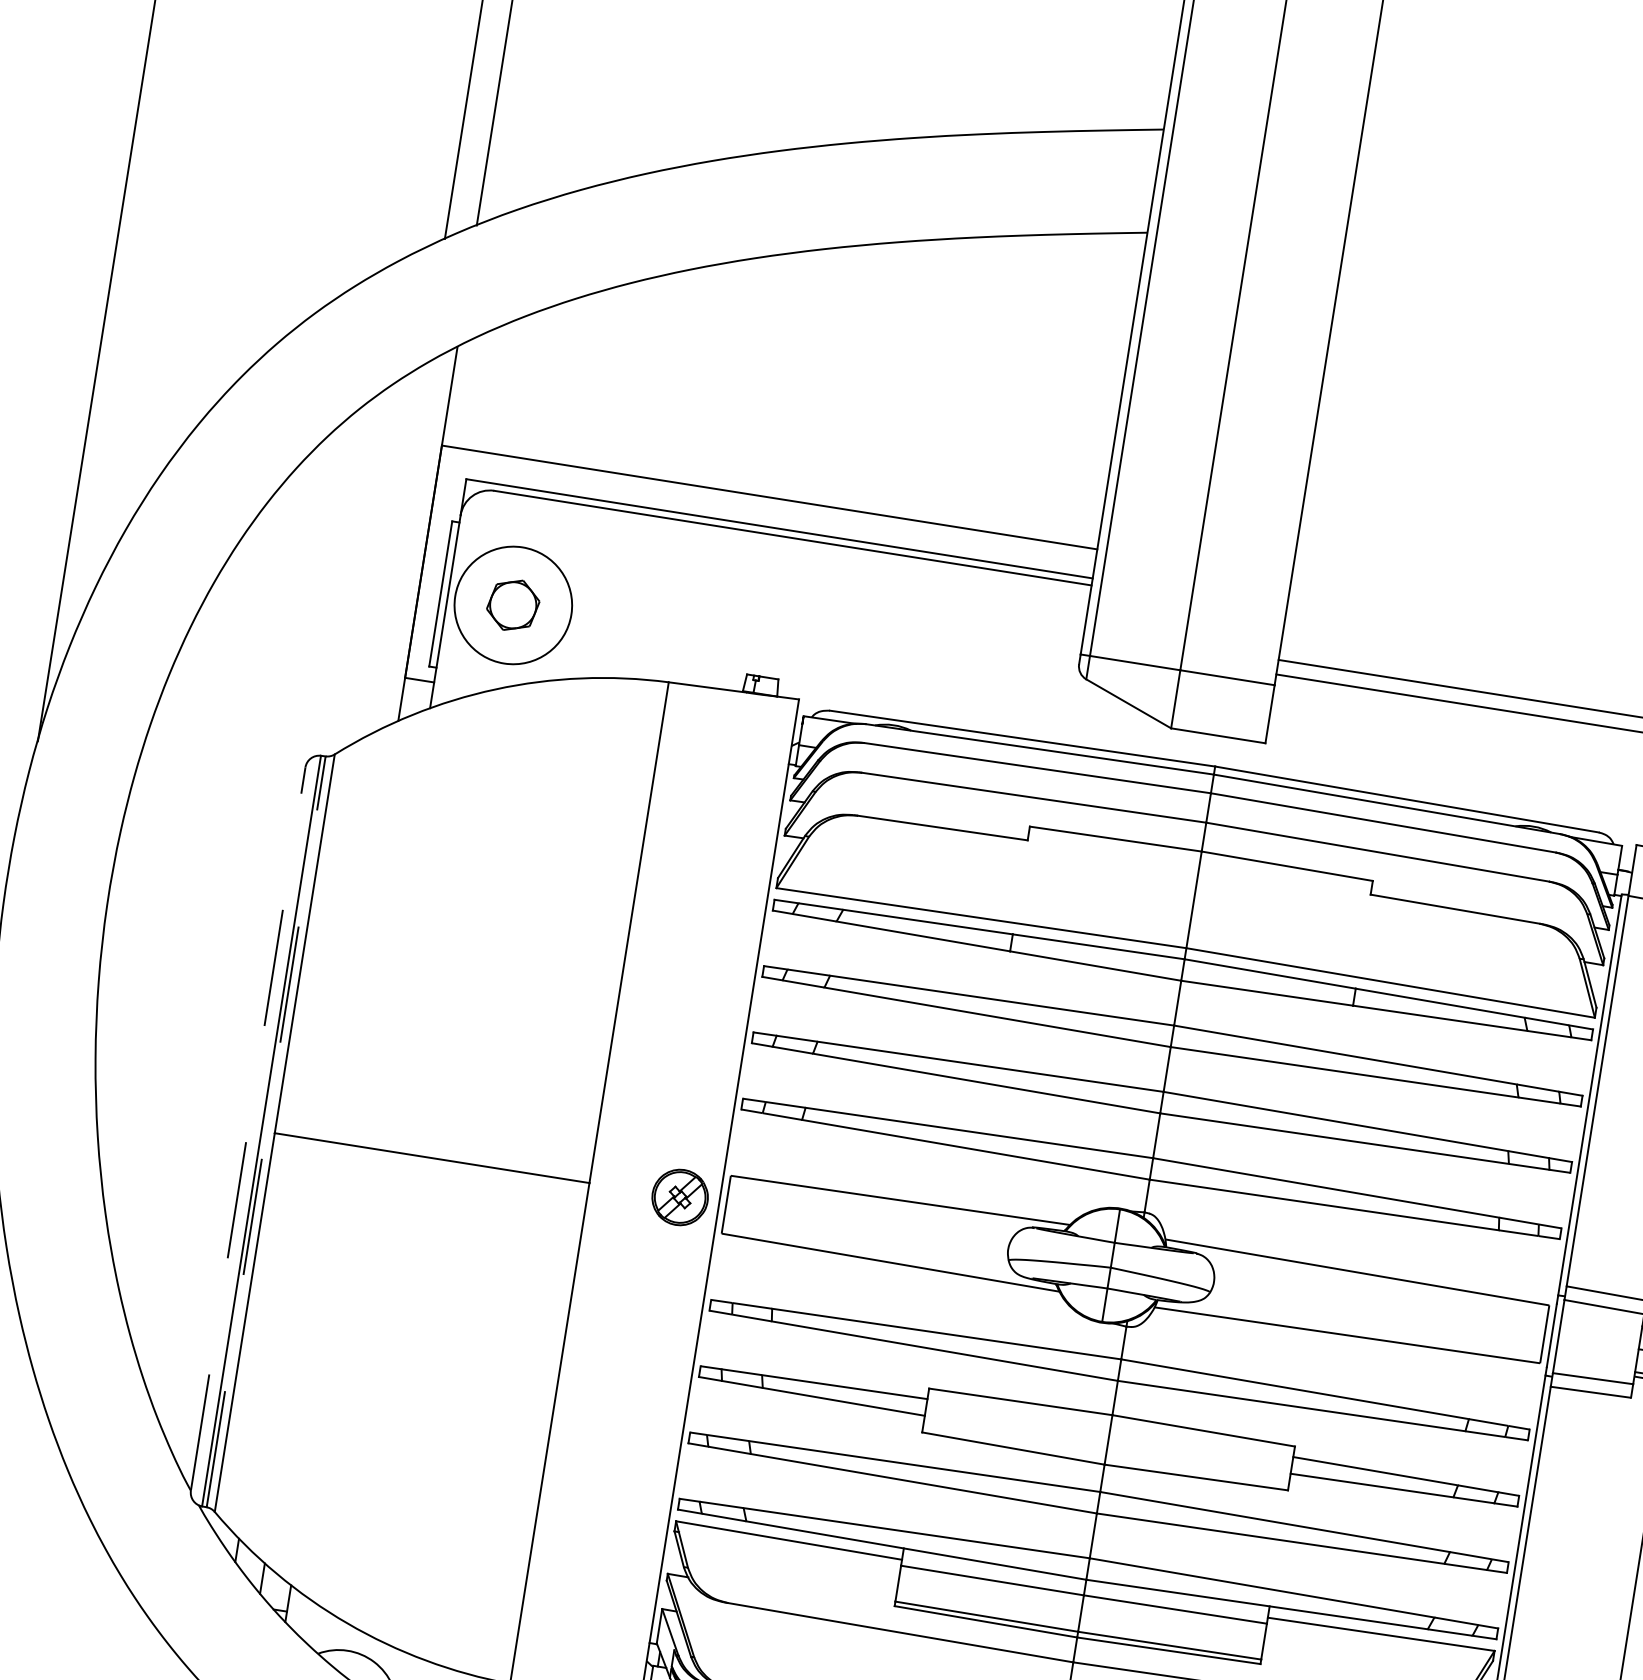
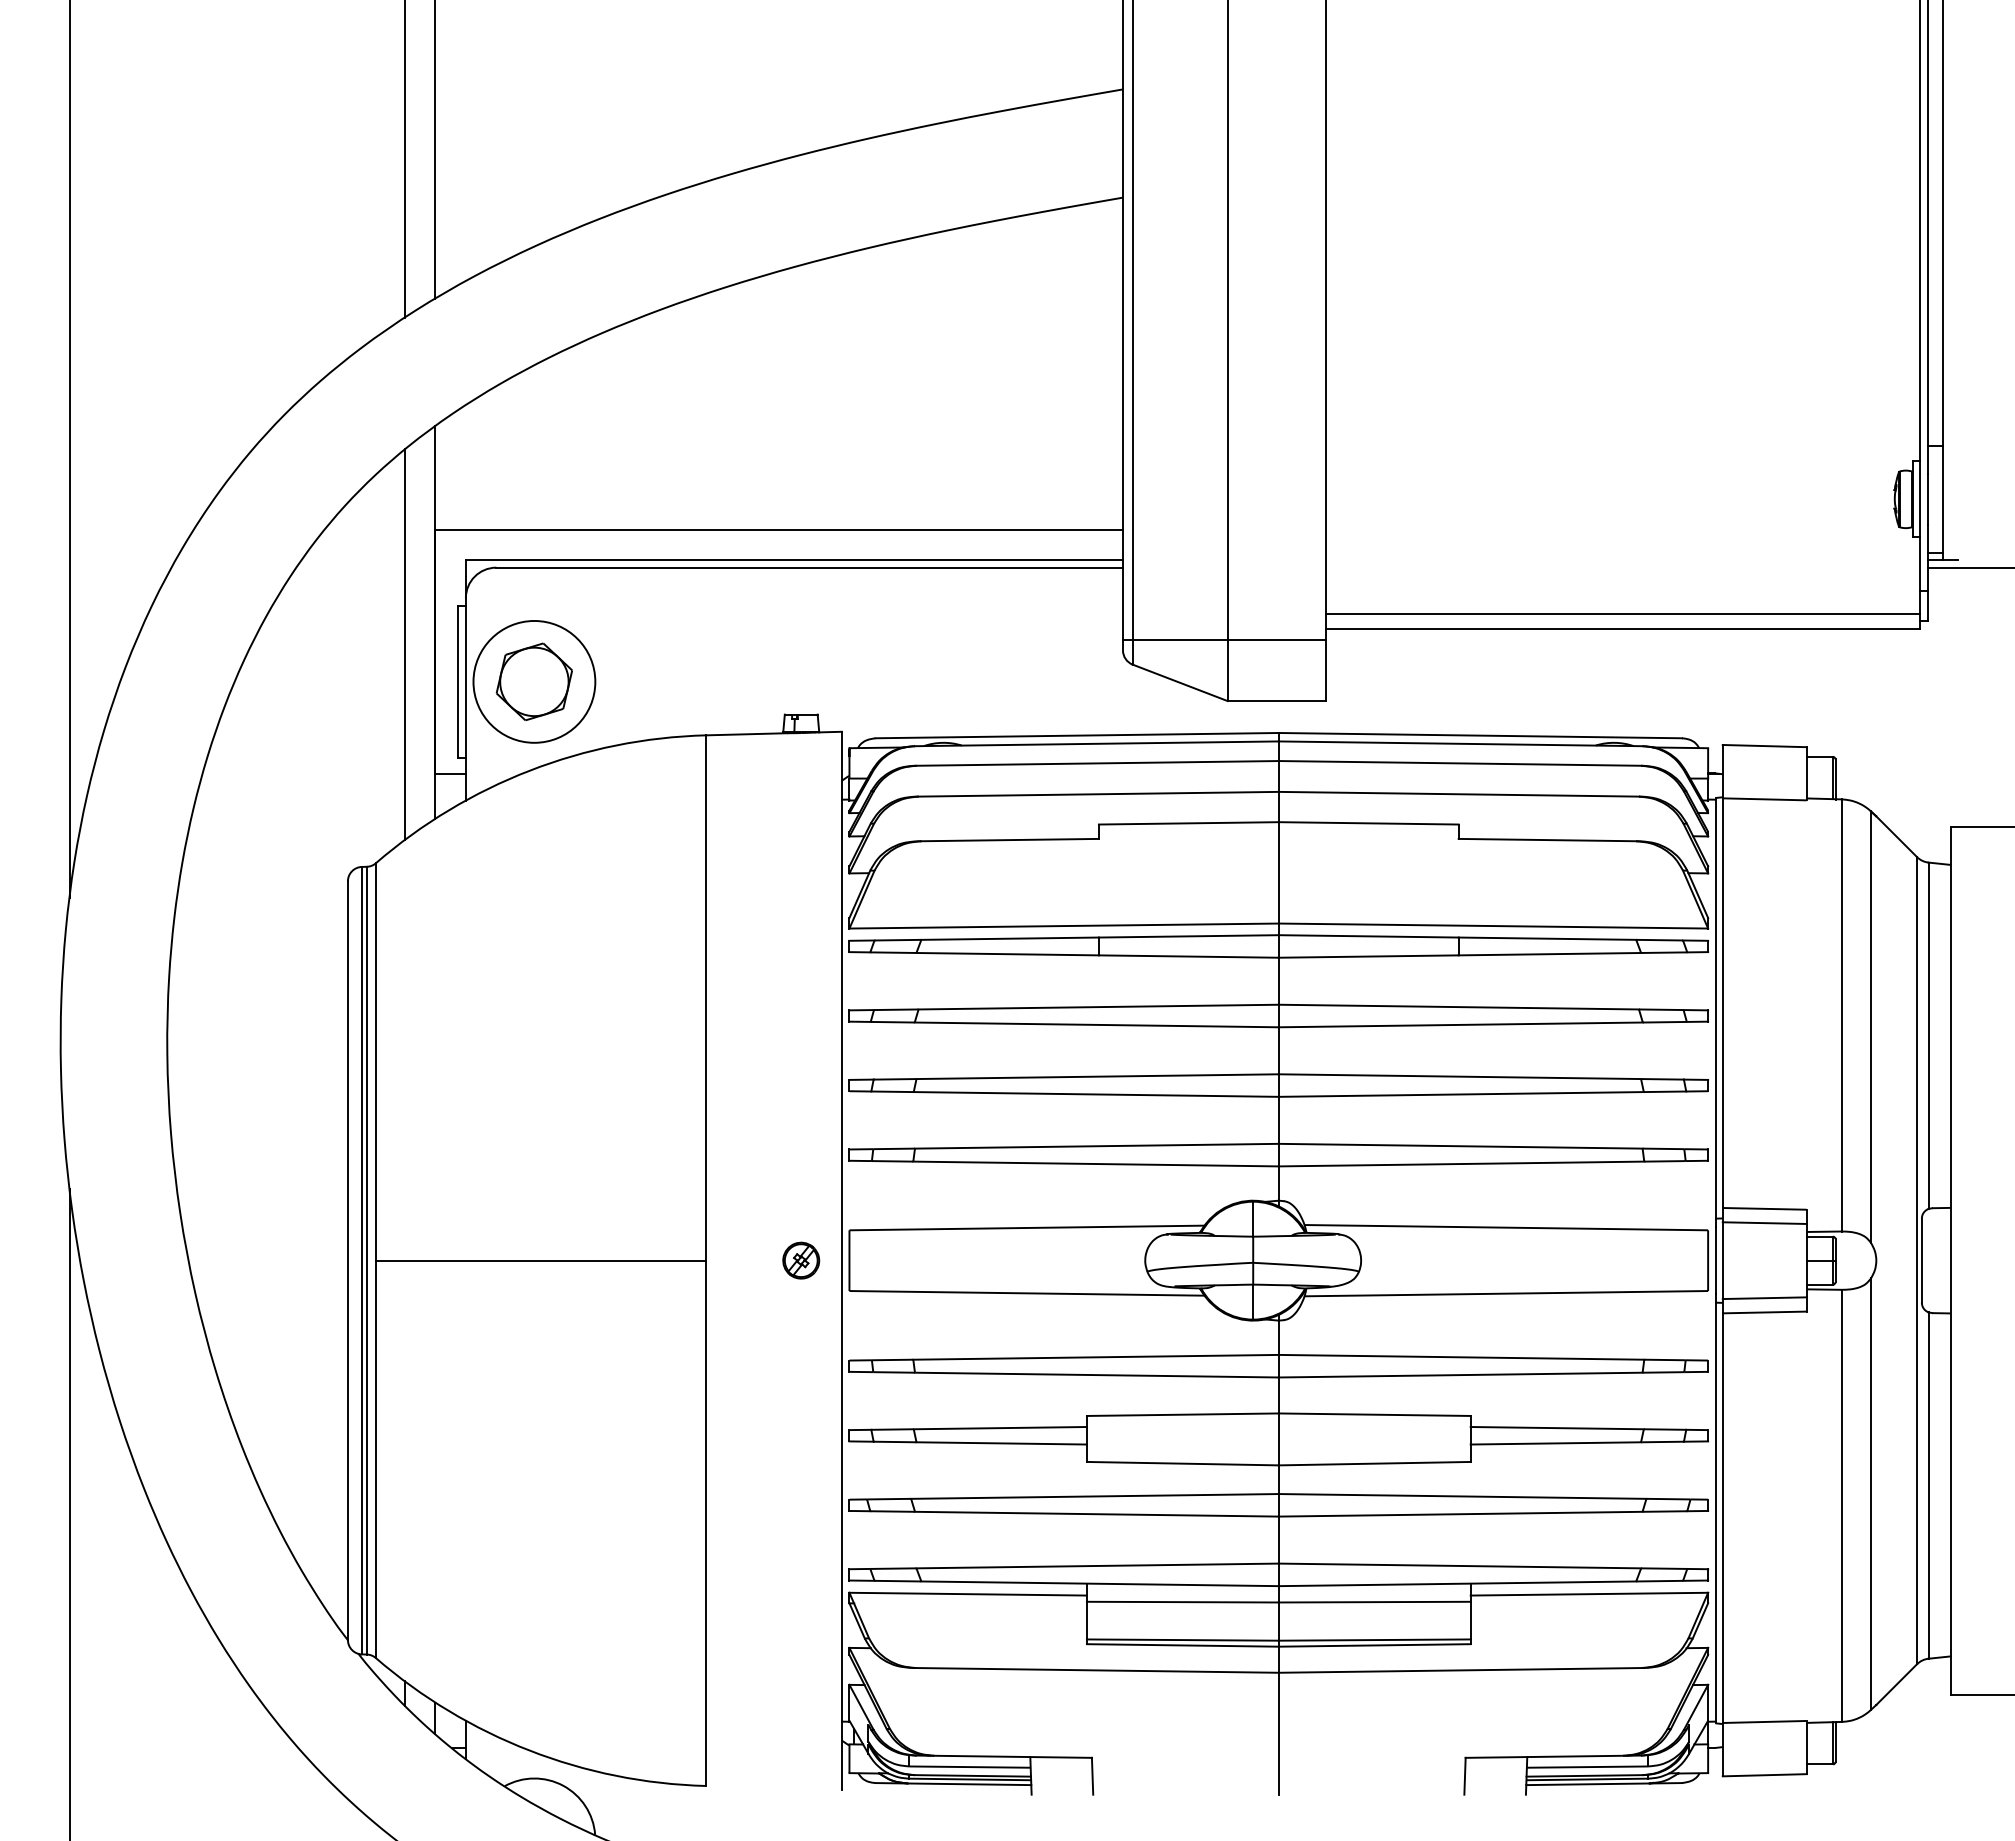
line: (395, 550) -> (404, 644), added
part: (512, 604) -> (533, 681), size x1.43
line: (247, 1128) -> (347, 1260), dashed -> solid
line: (265, 1131) -> (366, 1260), dashed -> solid
part: (680, 1197) -> (801, 1260), size x0.62

